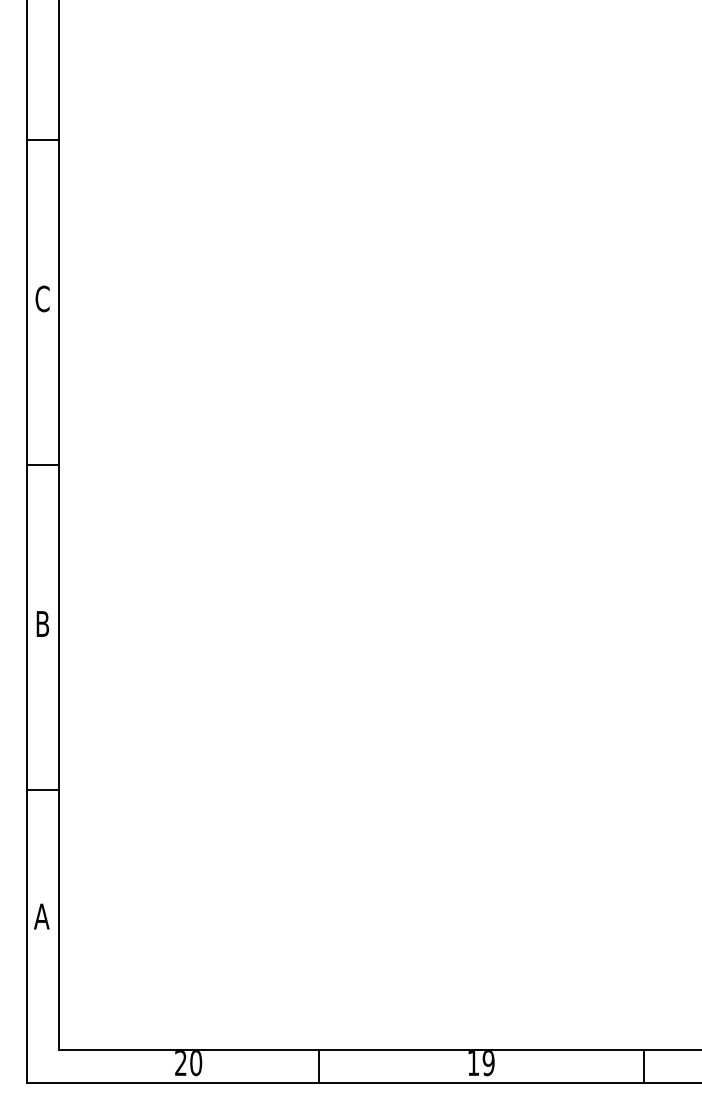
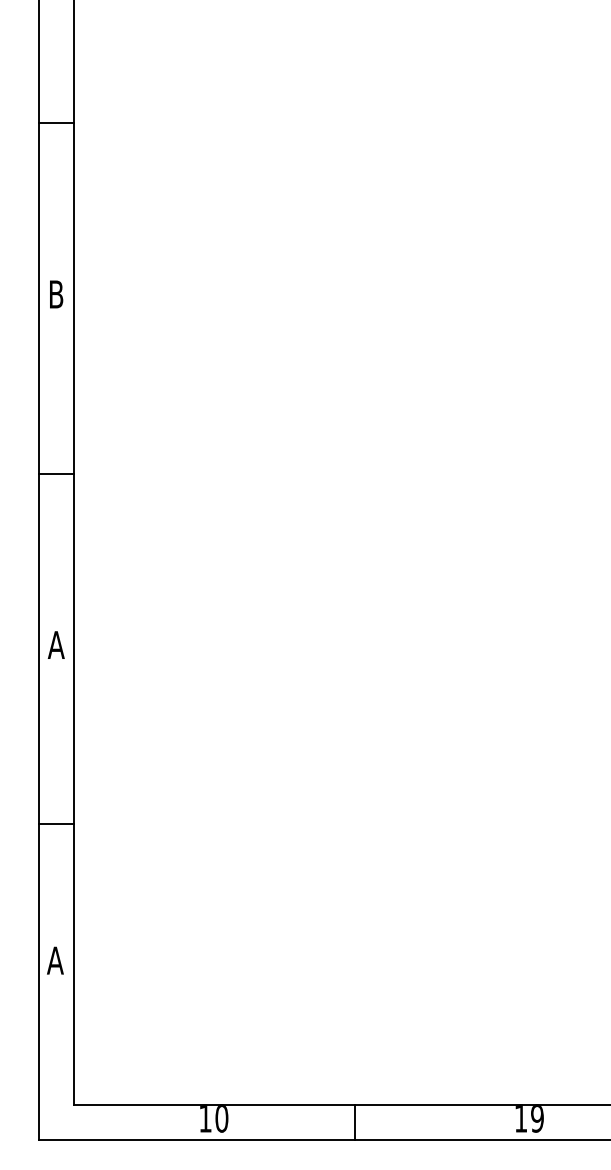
text: (42, 298) -> (56, 293), C -> B
text: (42, 623) -> (56, 644), B -> A
text: (180, 1063) -> (205, 1119), 20 -> 10

